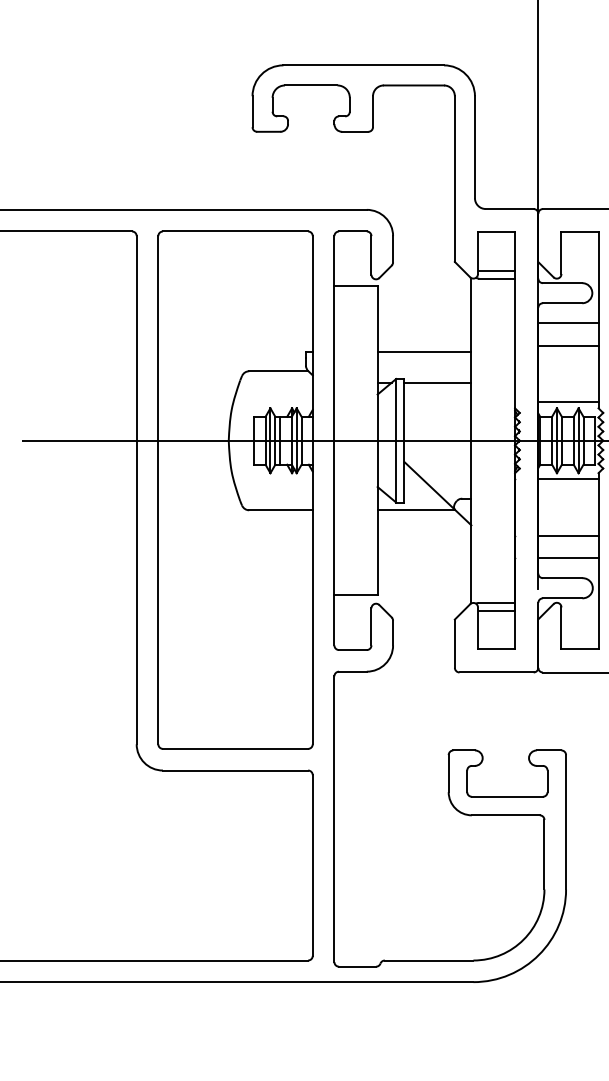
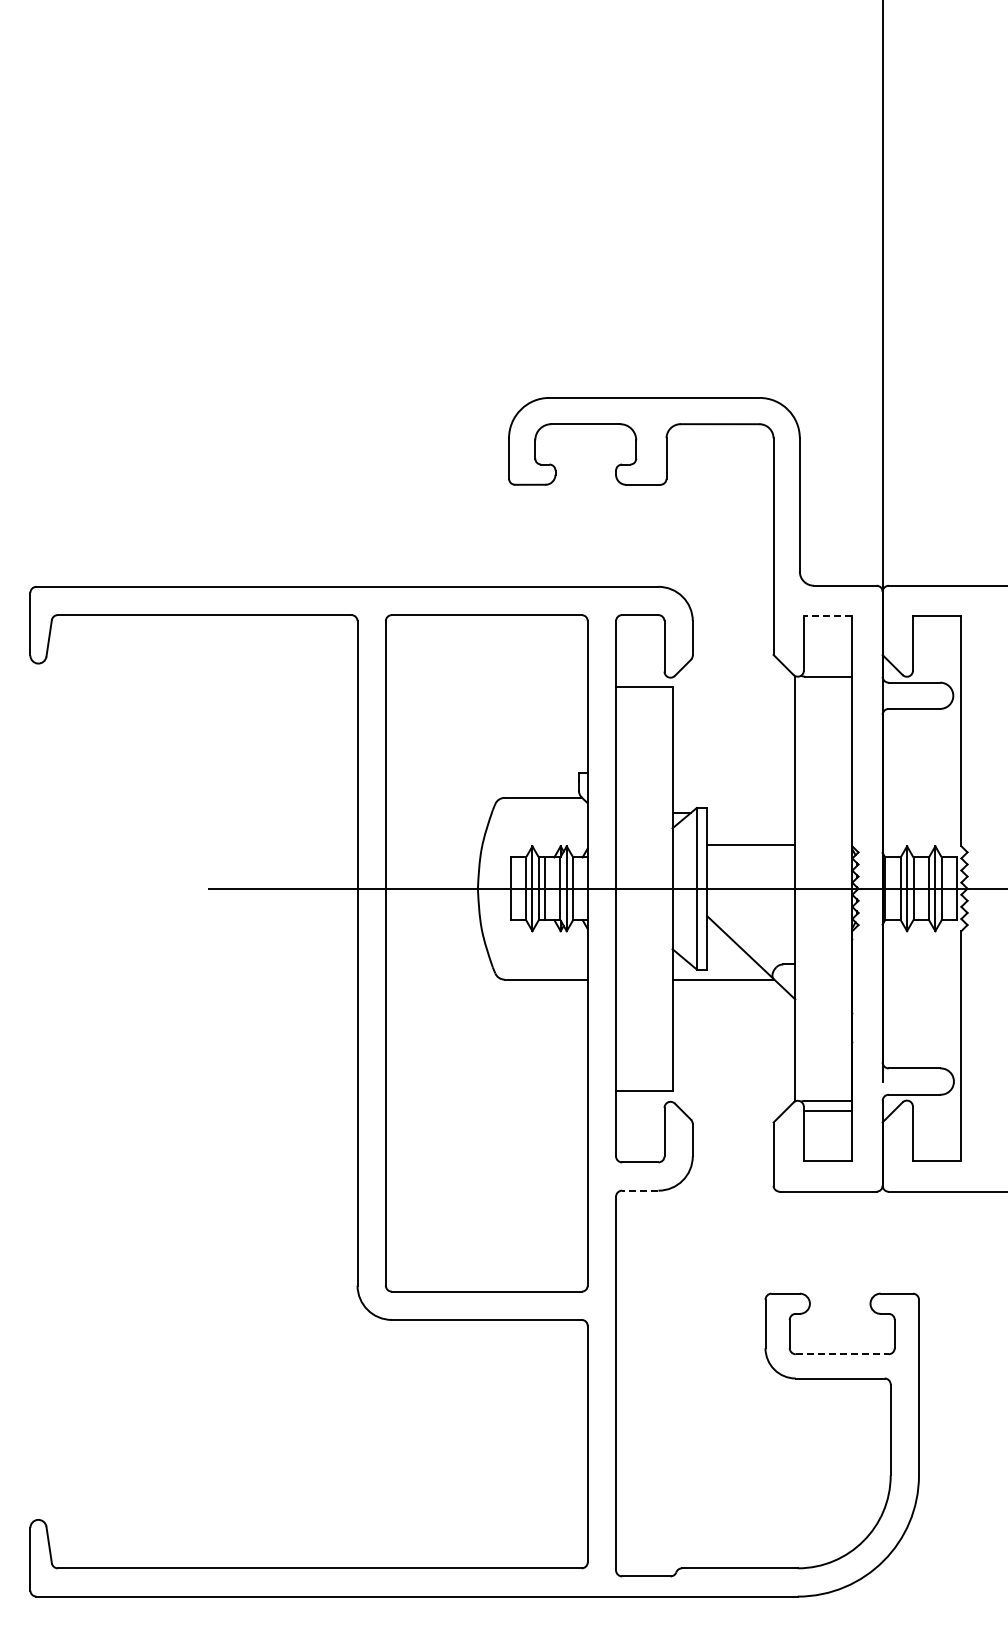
line: (496, 232) -> (827, 616), solid -> dashed
line: (496, 270) -> (828, 666), removed
line: (568, 323) -> (921, 735), removed
line: (568, 345) -> (921, 764), removed
line: (424, 351) -> (733, 772), removed
line: (437, 383) -> (750, 845), moved
line: (568, 402) -> (921, 838), removed
line: (568, 479) -> (921, 939), removed
line: (568, 535) -> (921, 1012), removed
line: (568, 558) -> (921, 1042), removed
line: (352, 671) -> (639, 1190), solid -> dashed
line: (507, 796) -> (842, 1354), solid -> dashed

